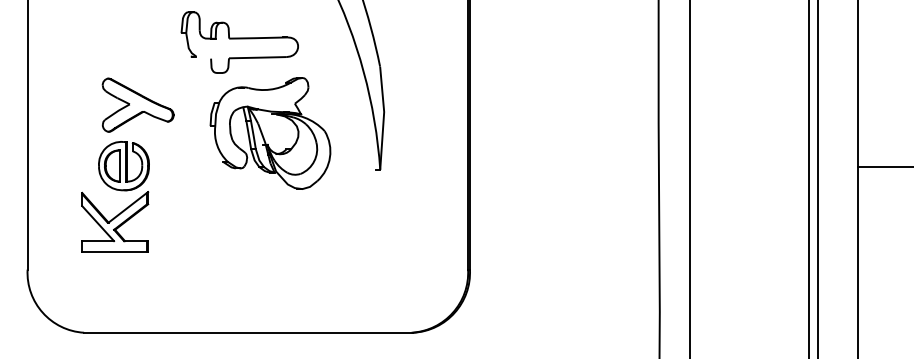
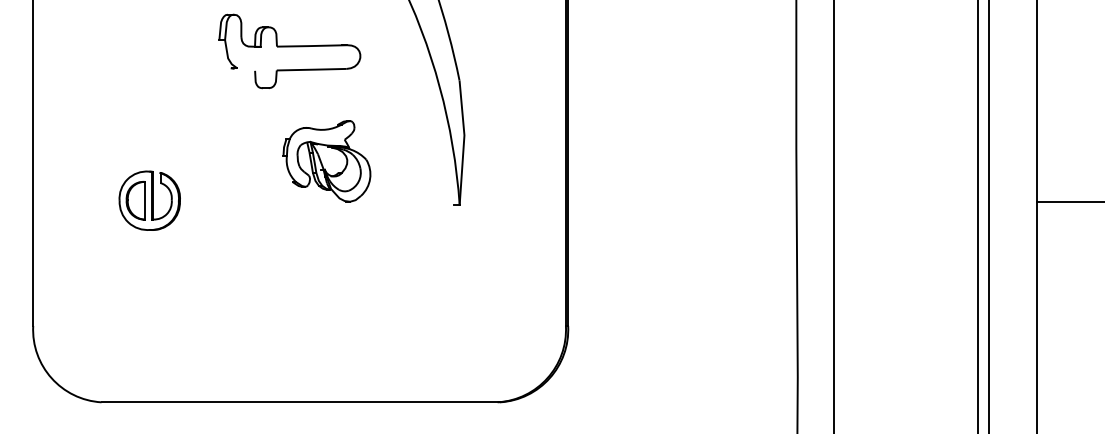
part: (137, 105) -> (166, 127), removed
part: (270, 133) -> (326, 161), size x0.6
part: (114, 221) -> (138, 267), removed

